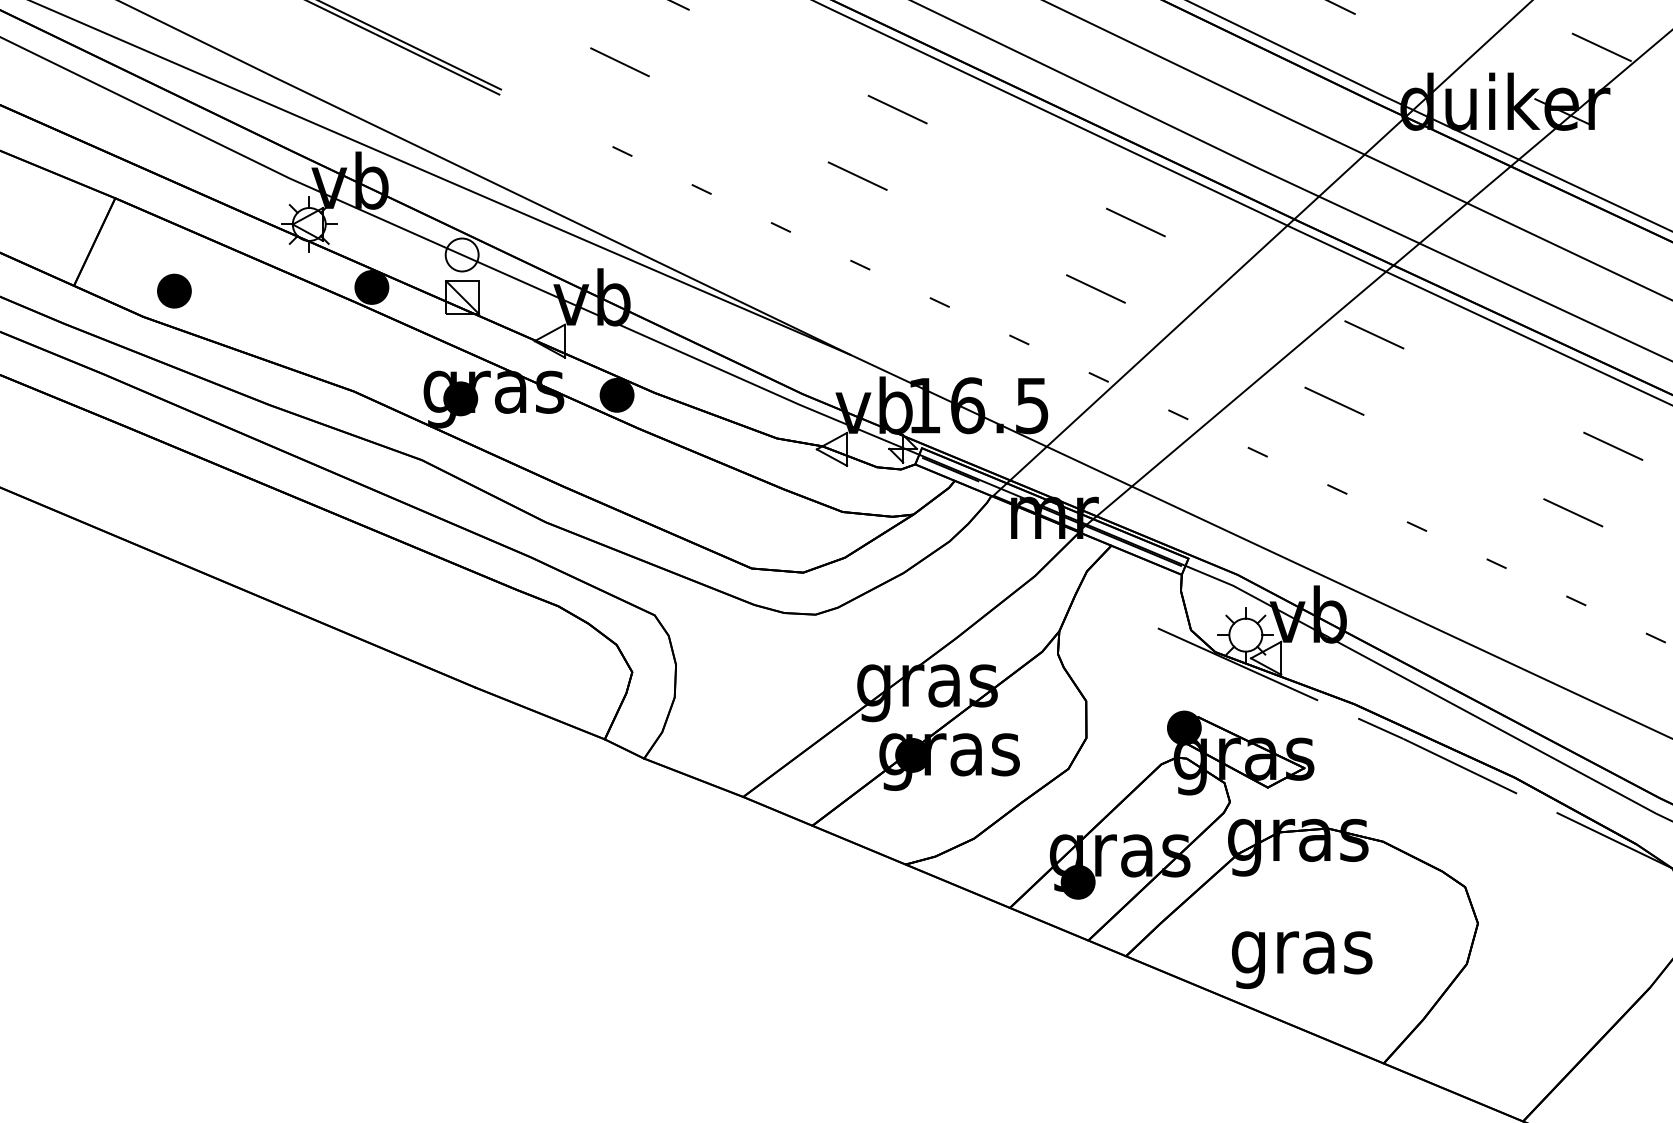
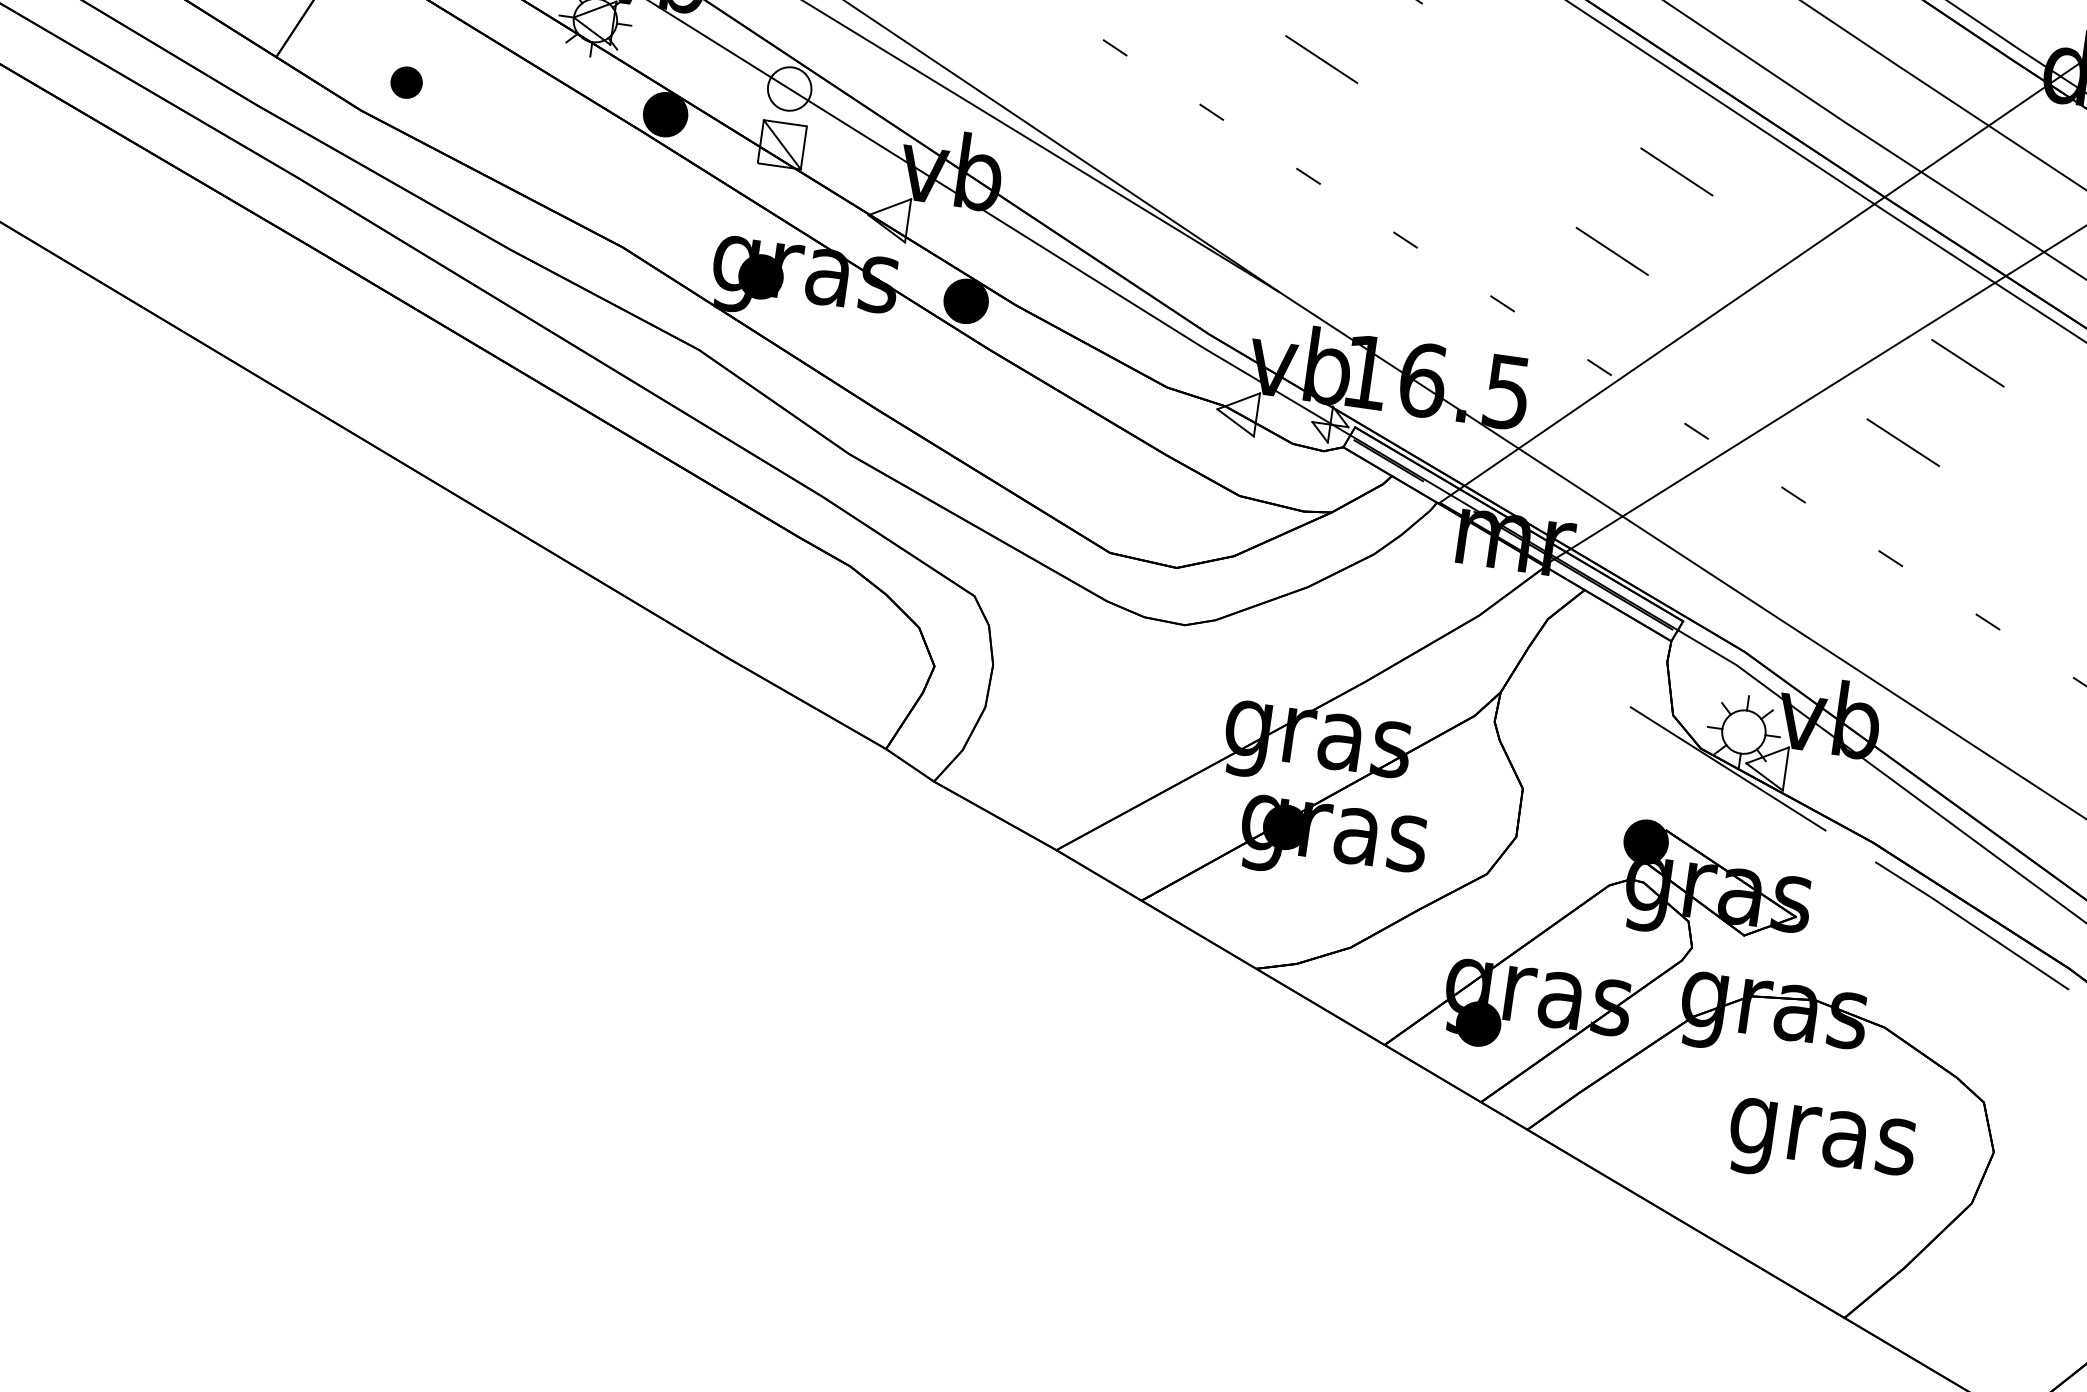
part: (174, 290) -> (406, 81), size x0.7
text: (1302, 959) -> (1822, 1145), moved

